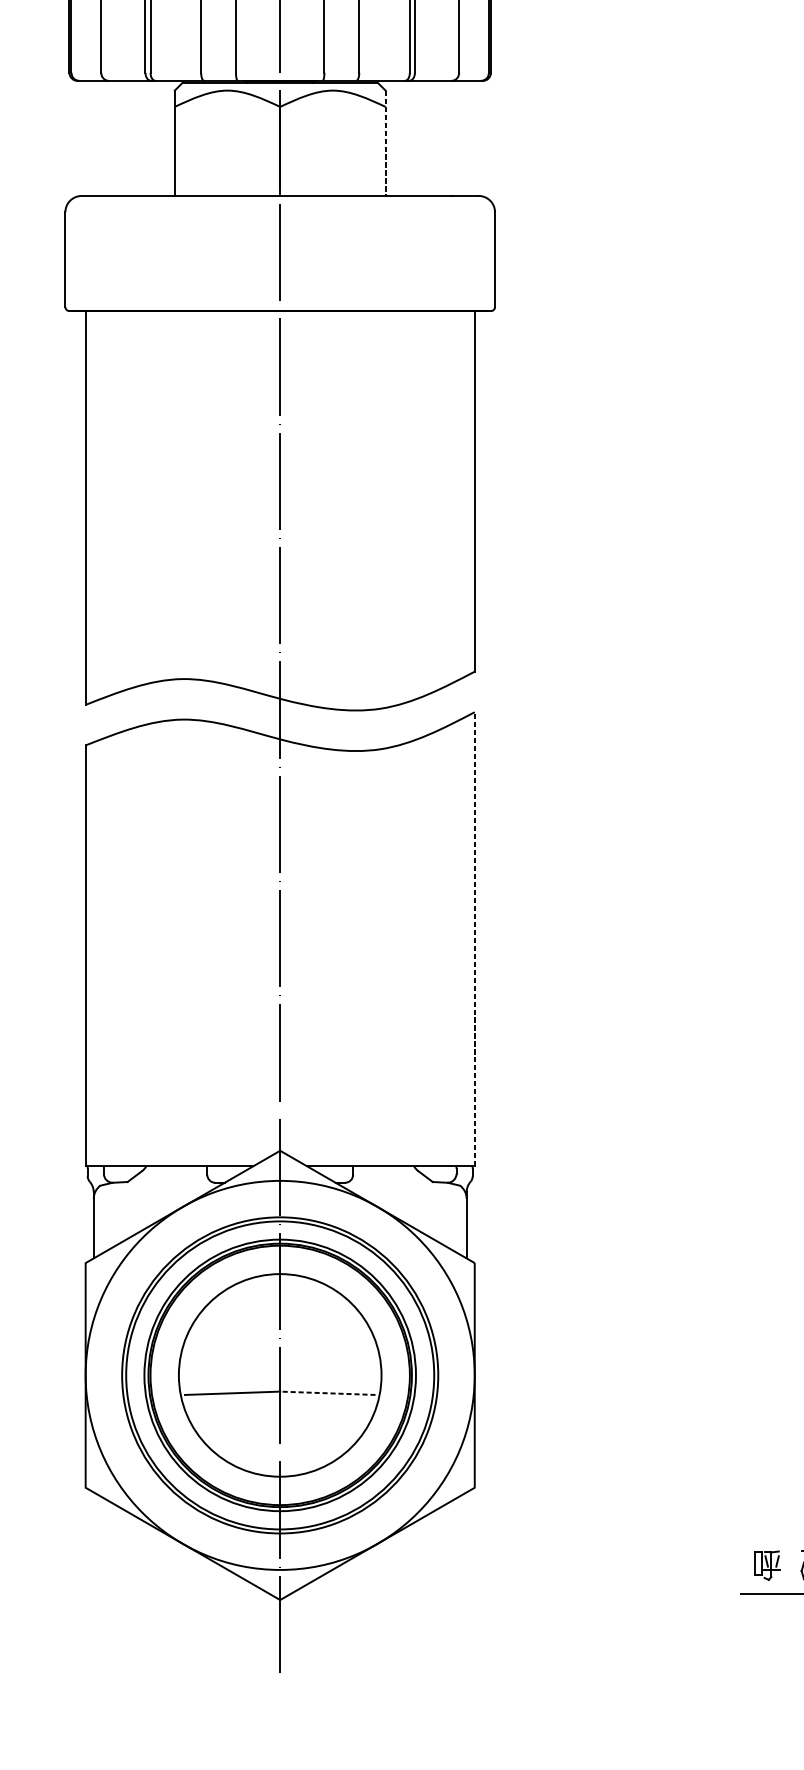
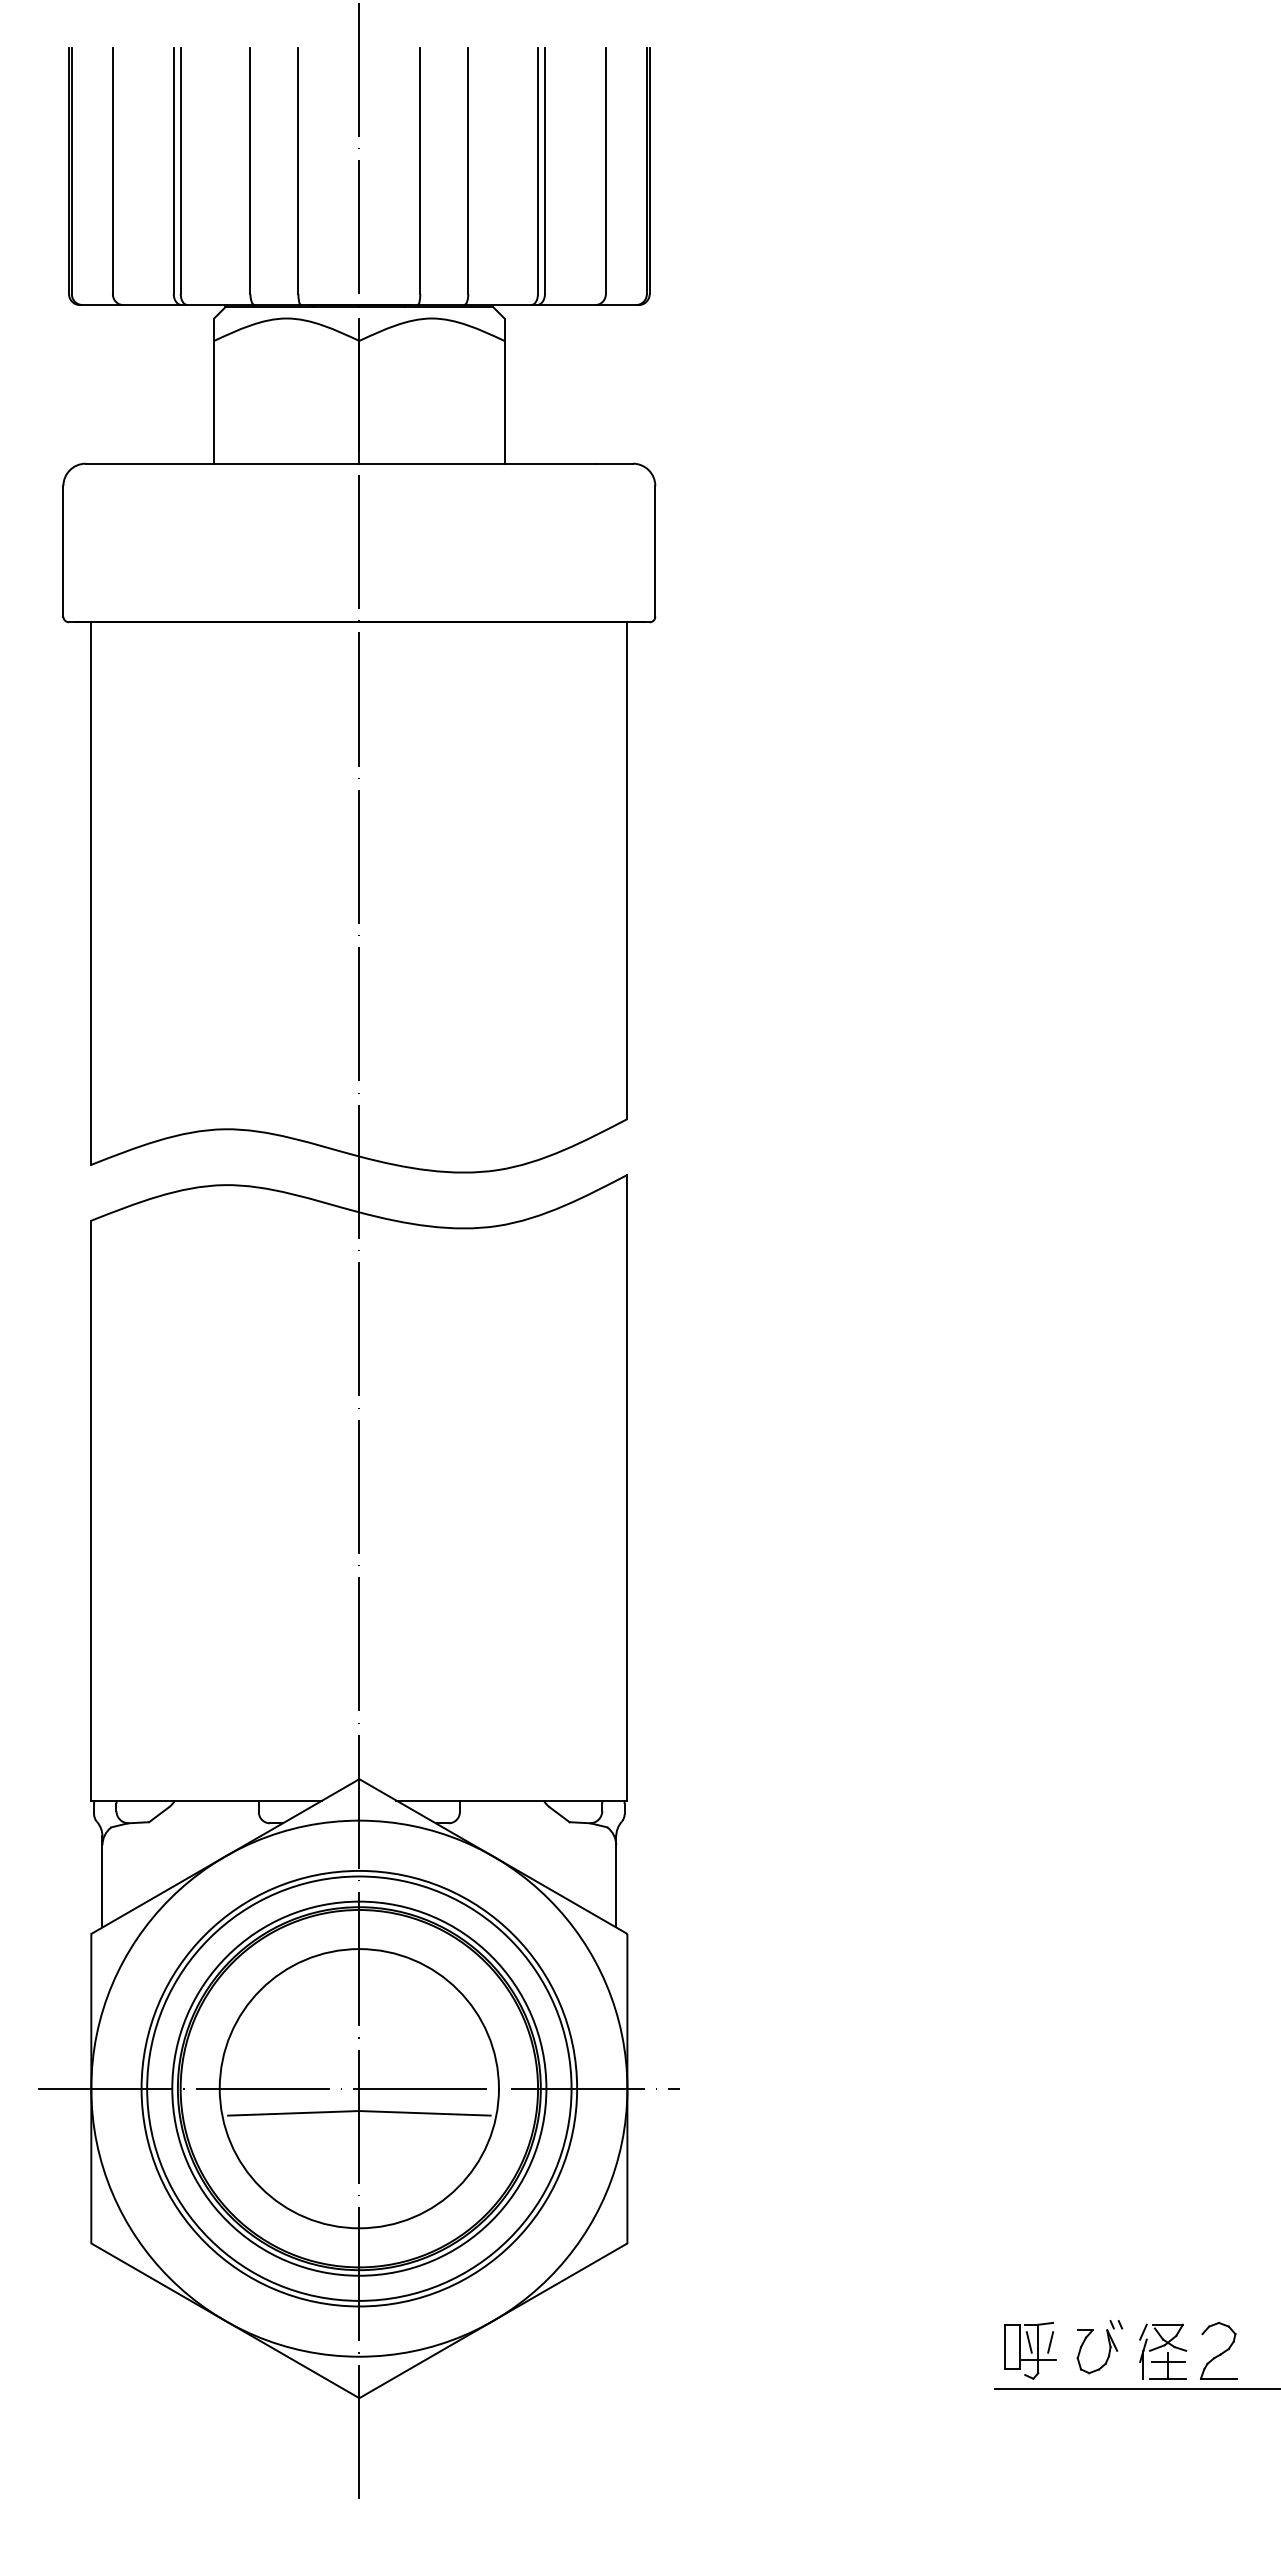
line: (385, 143) -> (504, 391), dashed -> solid
line: (474, 939) -> (627, 1487), dashed -> solid
line: (280, 1375) -> (359, 2088), added
line: (328, 1393) -> (425, 2113), dashed -> solid
part: (767, 1565) -> (1030, 2350), size x1.43

